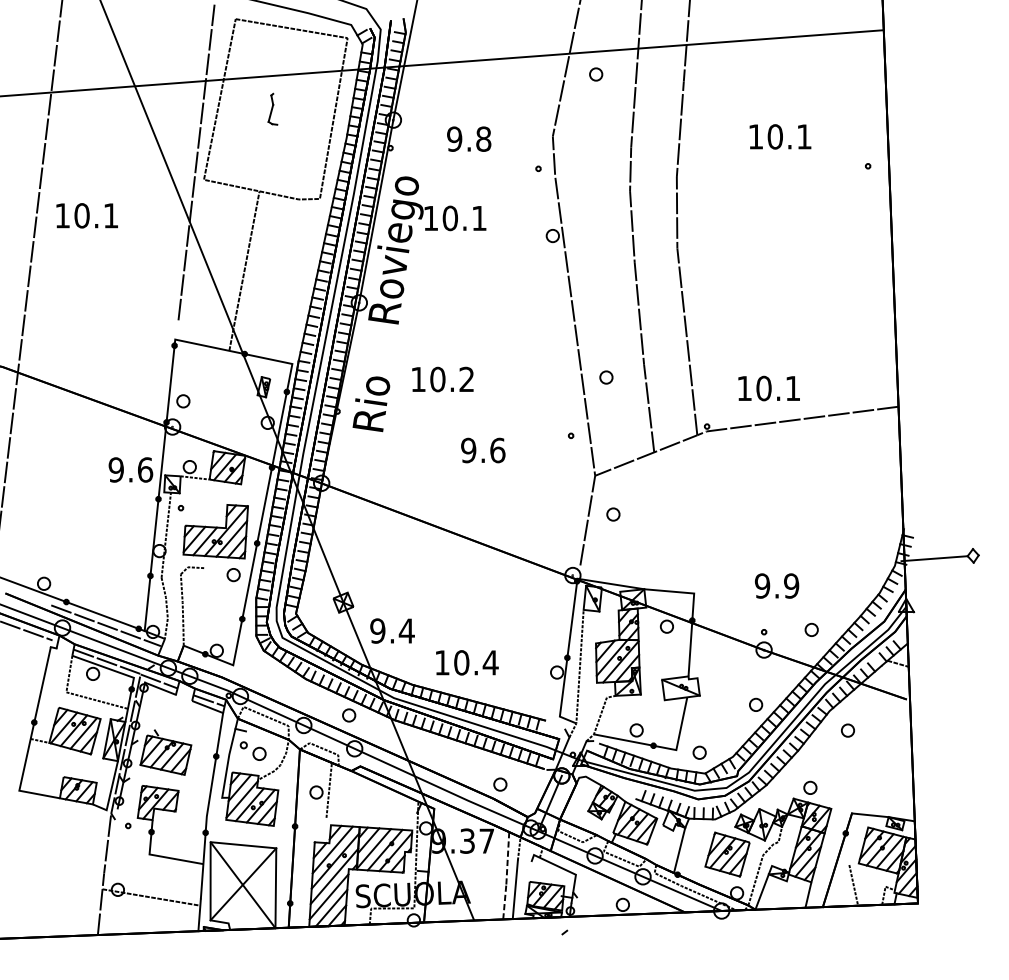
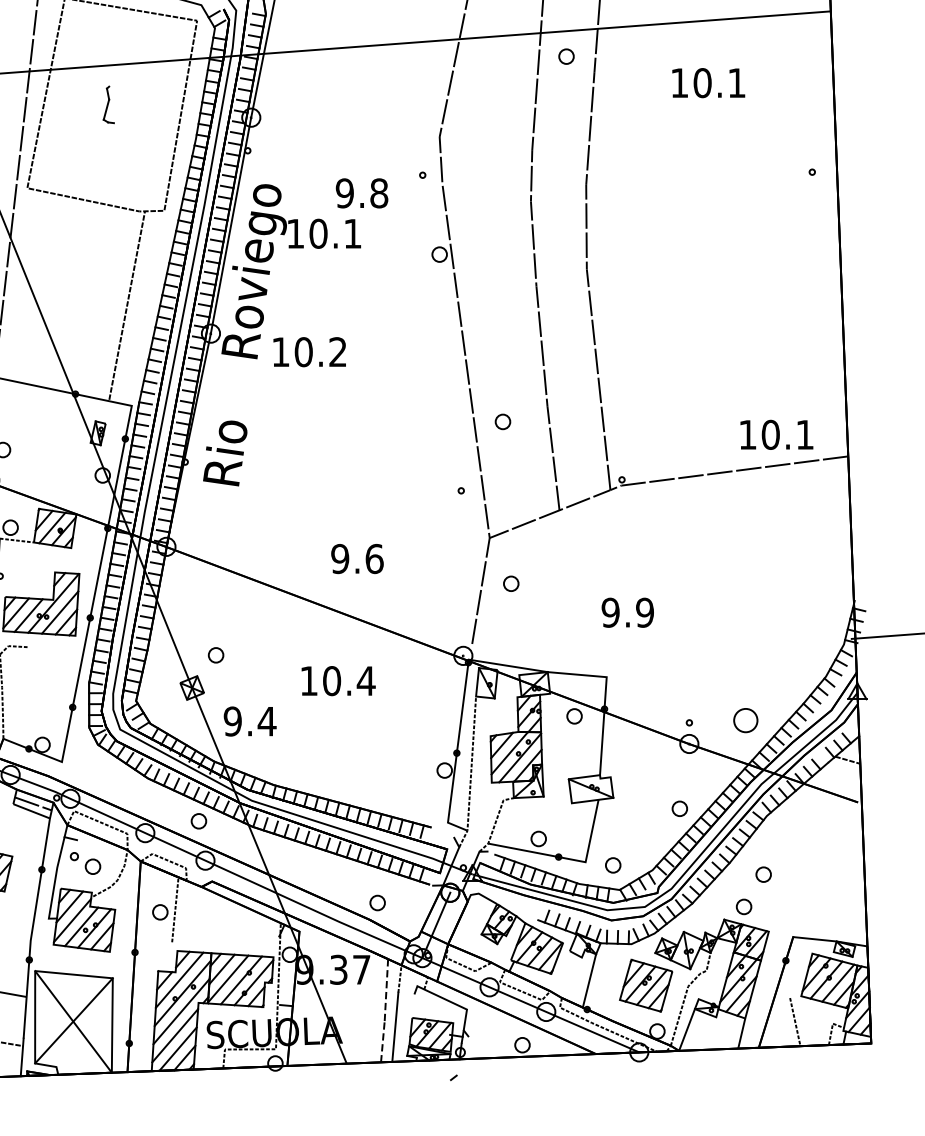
part: (596, 74) -> (566, 56), moved
text: (780, 136) -> (708, 82), moved
text: (469, 138) -> (362, 192), moved
line: (244, 270) -> (127, 304), moved
text: (442, 379) -> (309, 352), moved
text: (768, 388) -> (776, 434), moved
text: (483, 450) -> (357, 558), moved
part: (233, 575) -> (215, 655), moved
text: (777, 585) -> (628, 612), moved
part: (811, 629) -> (745, 719), size x1.6
text: (467, 662) -> (338, 680), moved
part: (847, 730) -> (763, 874), moved

